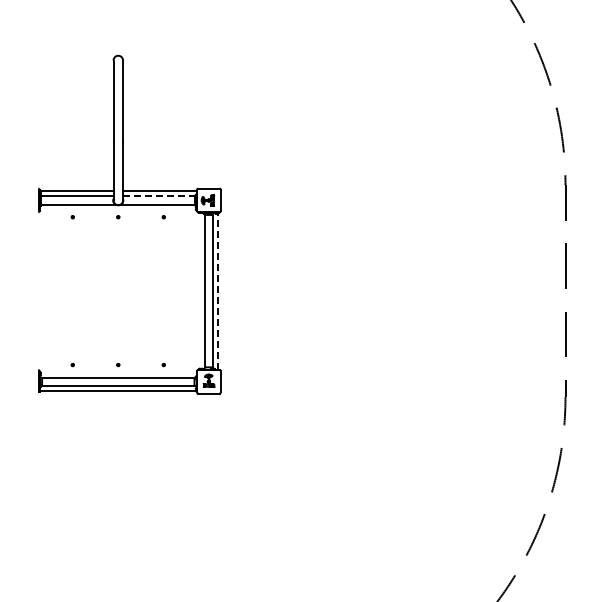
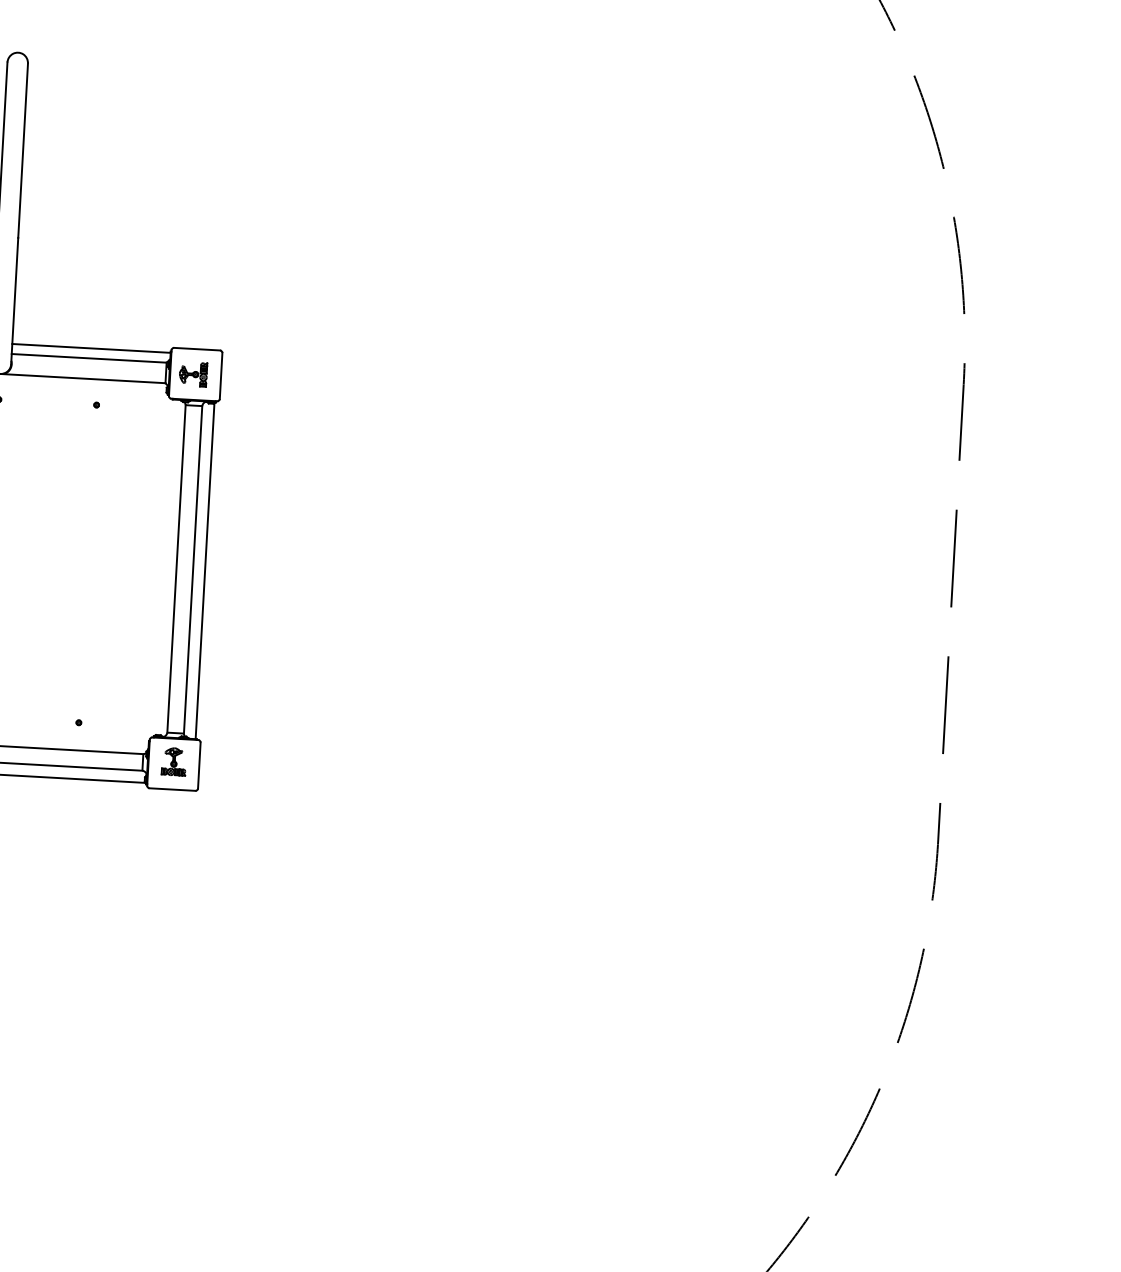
line: (159, 195) -> (90, 357), dashed -> solid
line: (218, 290) -> (205, 569), dashed -> solid

